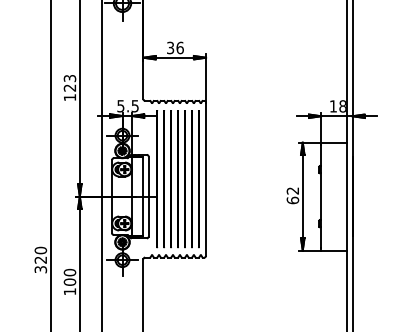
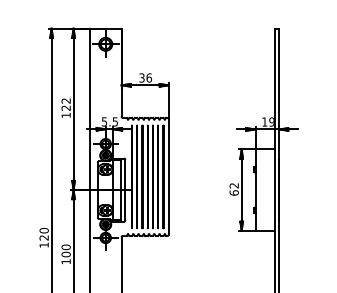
text: (70, 77) -> (66, 100), 123 -> 122
text: (342, 105) -> (271, 121), 18 -> 19
text: (39, 268) -> (43, 244), 320 -> 120

